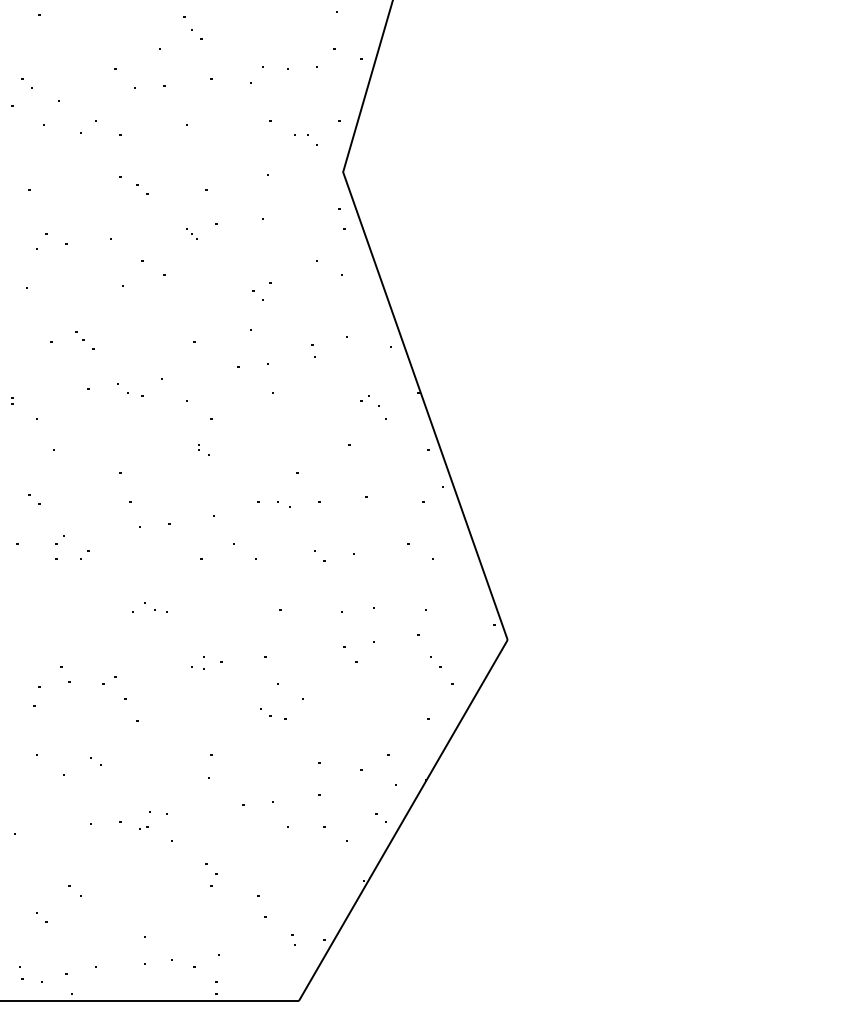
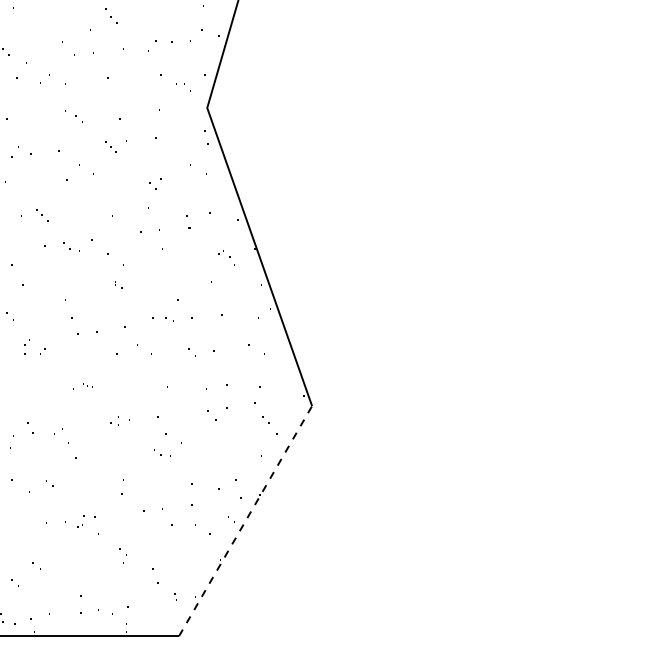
part: (191, 234) -> (110, 147), size x1.6
part: (313, 350) -> (188, 221), size x1.6
part: (155, 607) -> (87, 385), size x0.6
line: (403, 821) -> (245, 521), solid -> dashed

